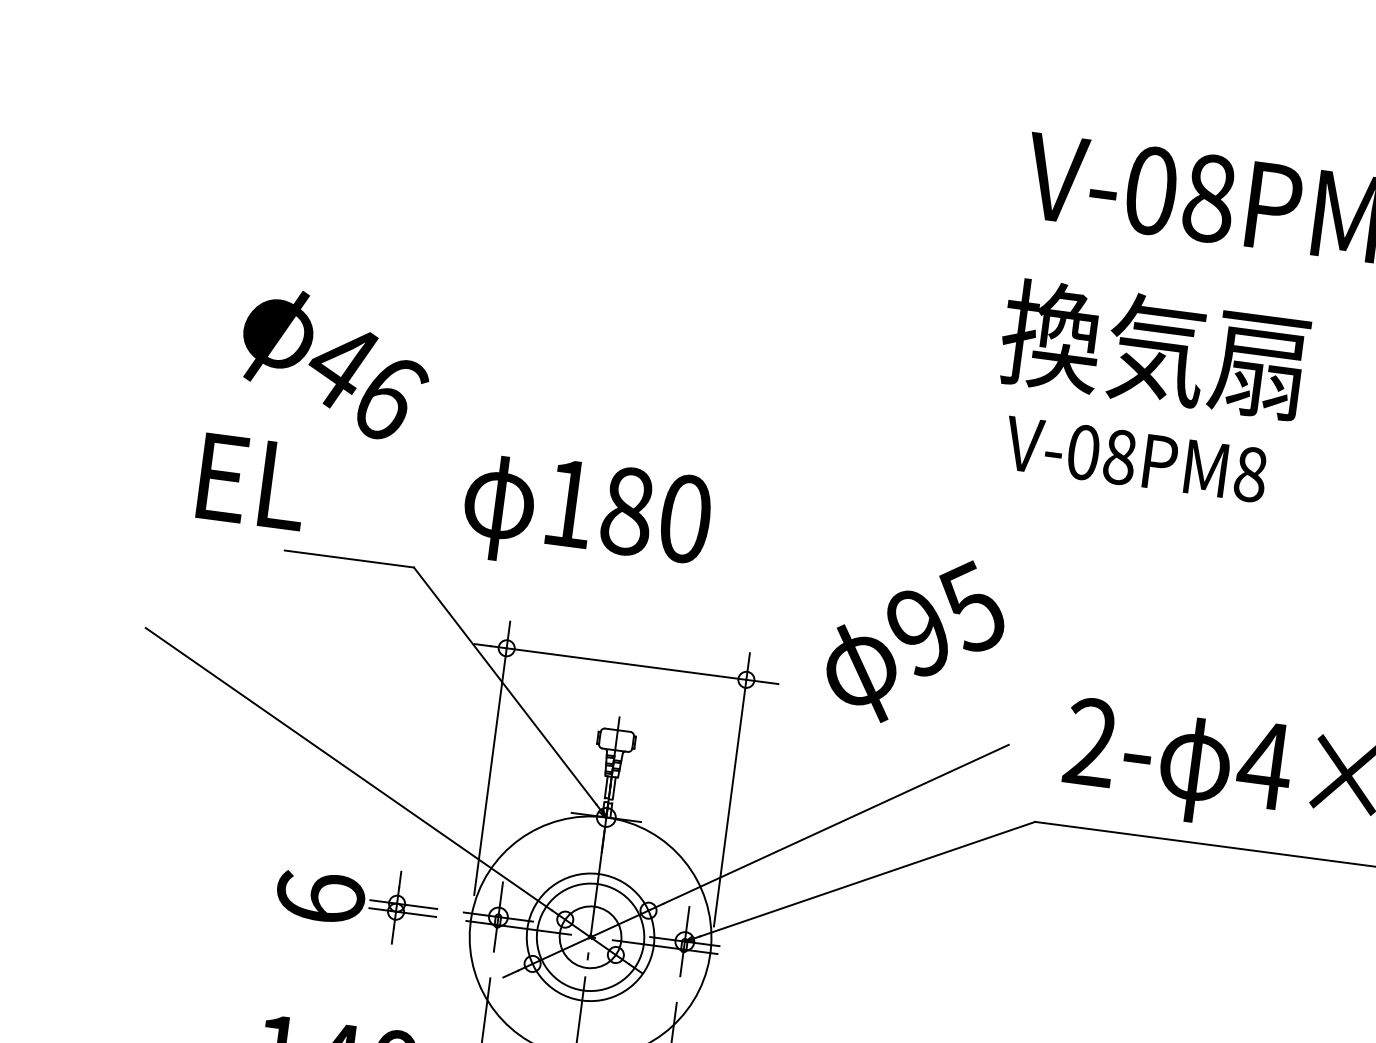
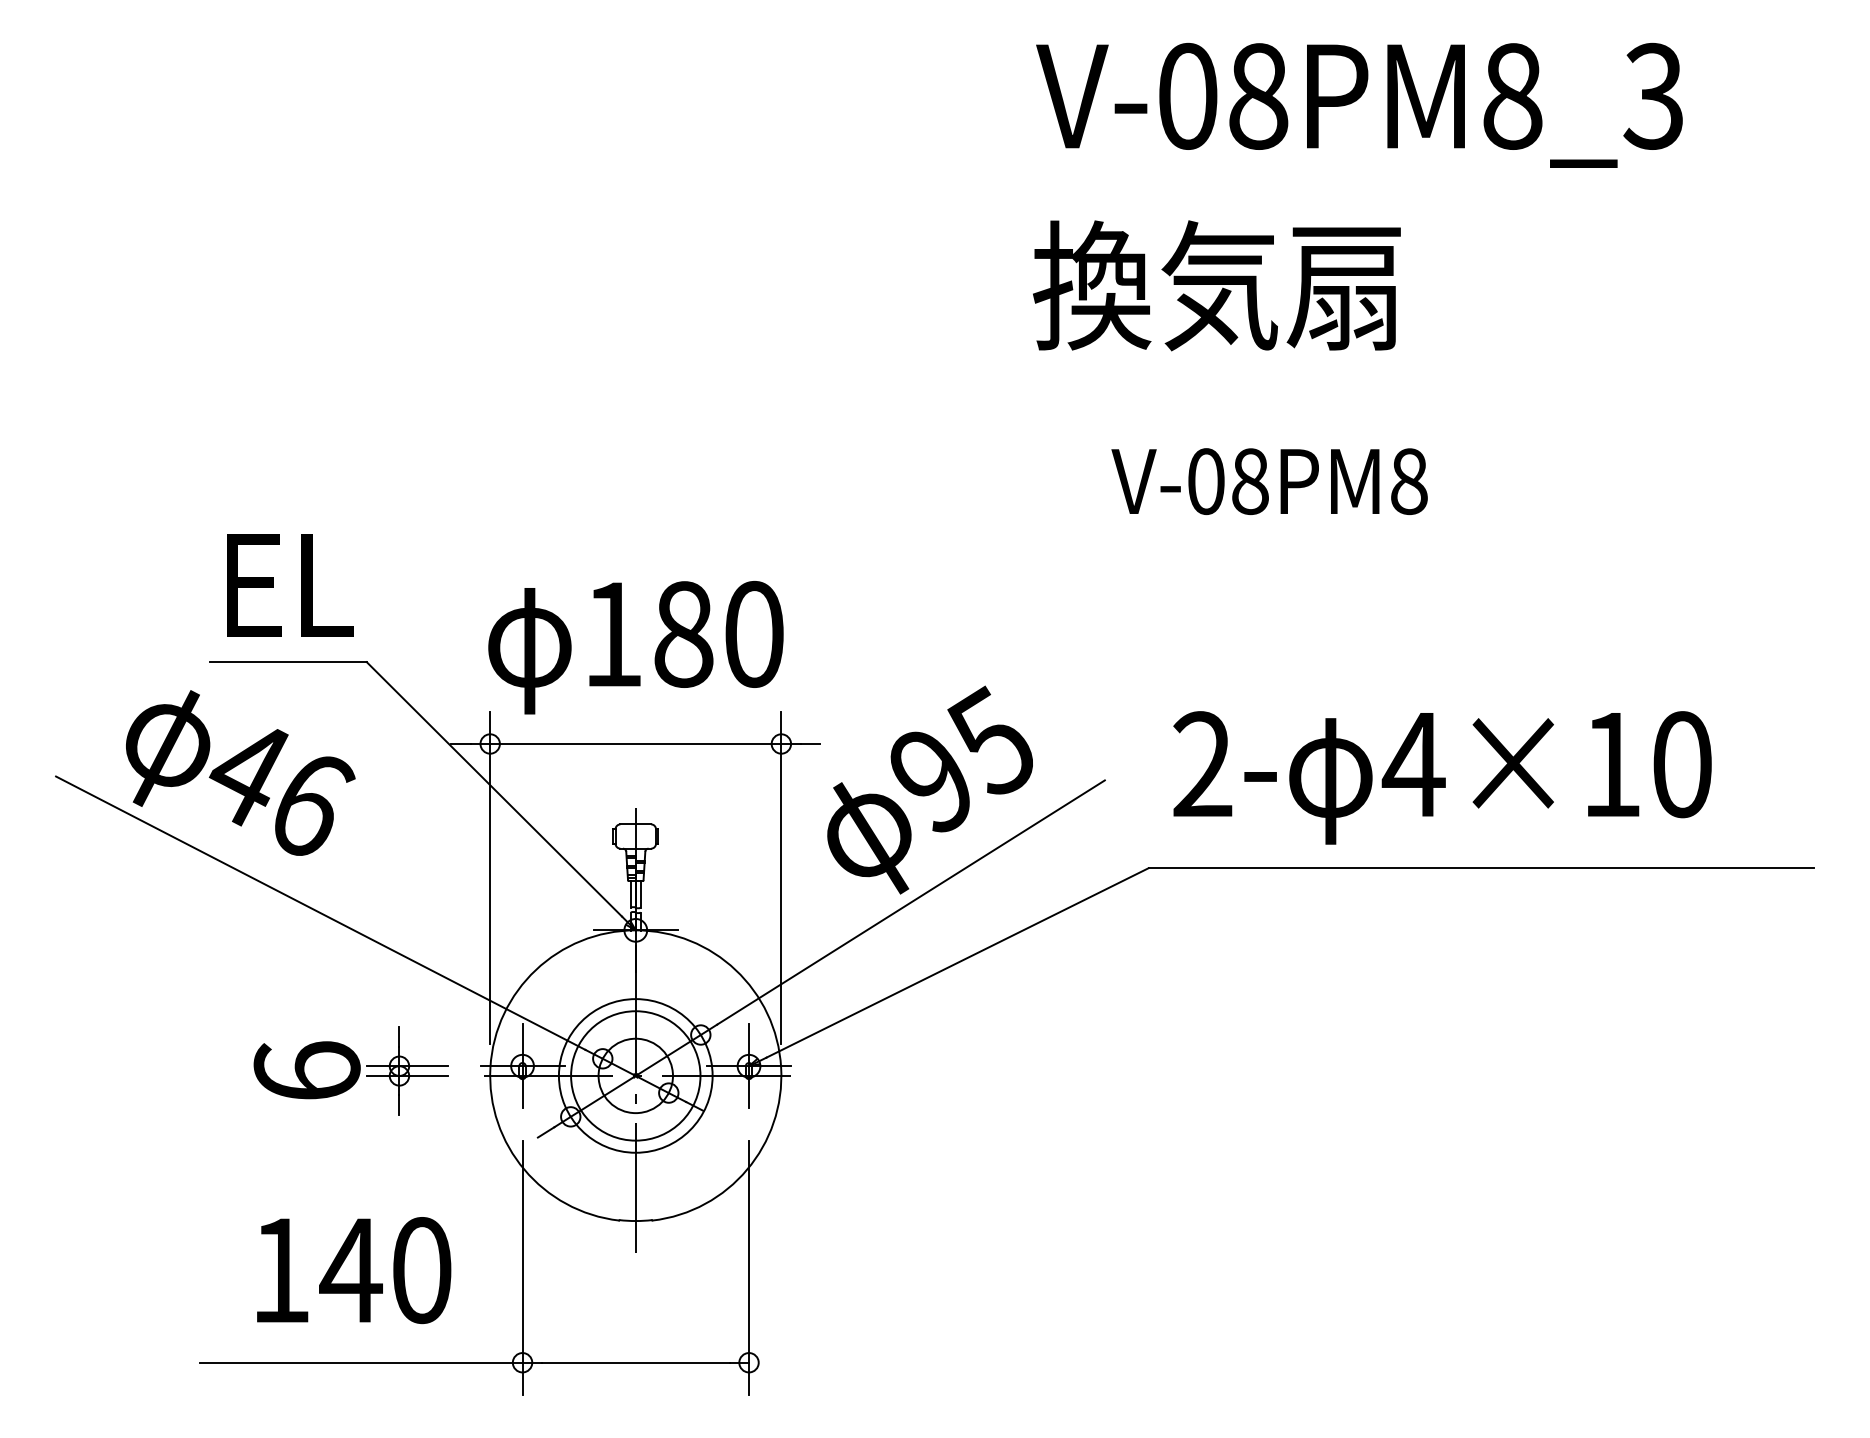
text: (335, 363) -> (240, 772), moved
text: (1135, 459) -> (1269, 481), moved
text: (253, 482) -> (290, 585), moved
text: (586, 516) -> (635, 647), moved
text: (915, 639) -> (929, 789), moved

